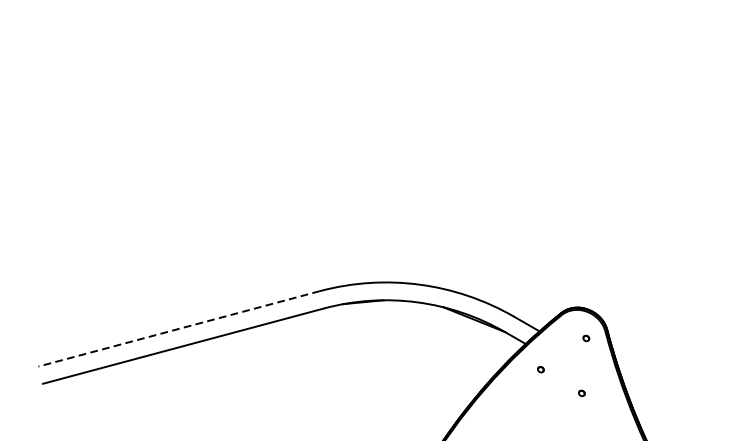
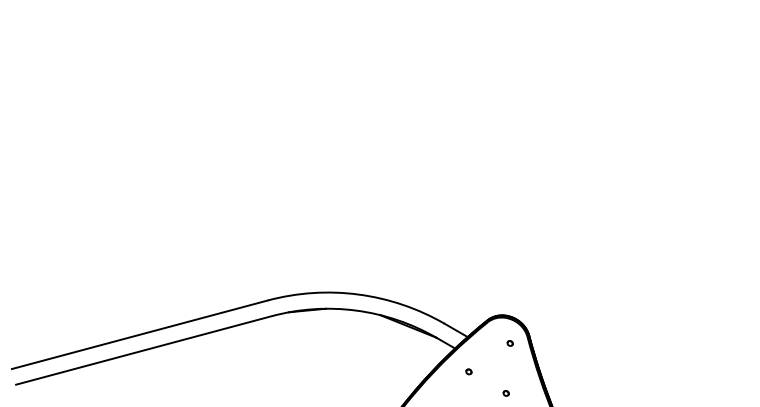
line: (178, 328) -> (139, 334), dashed -> solid

